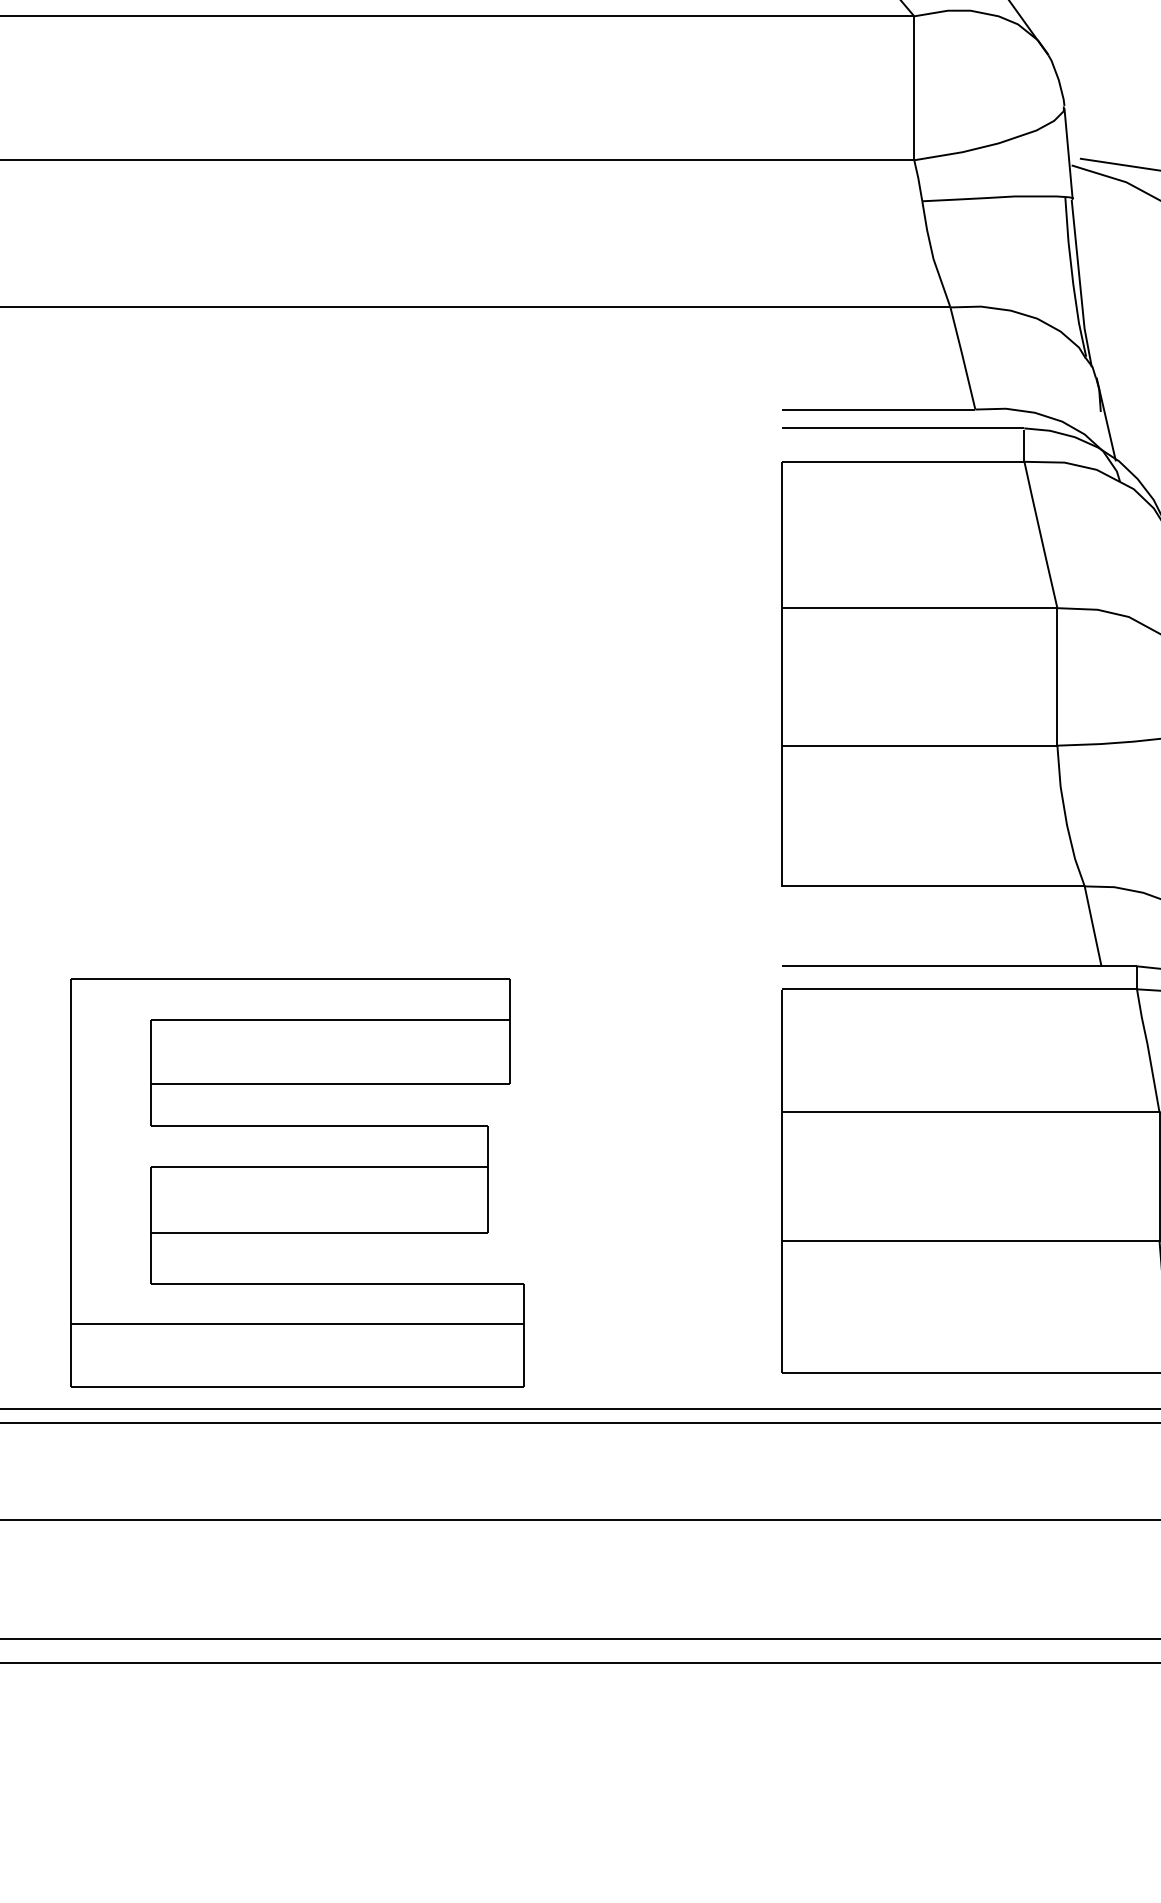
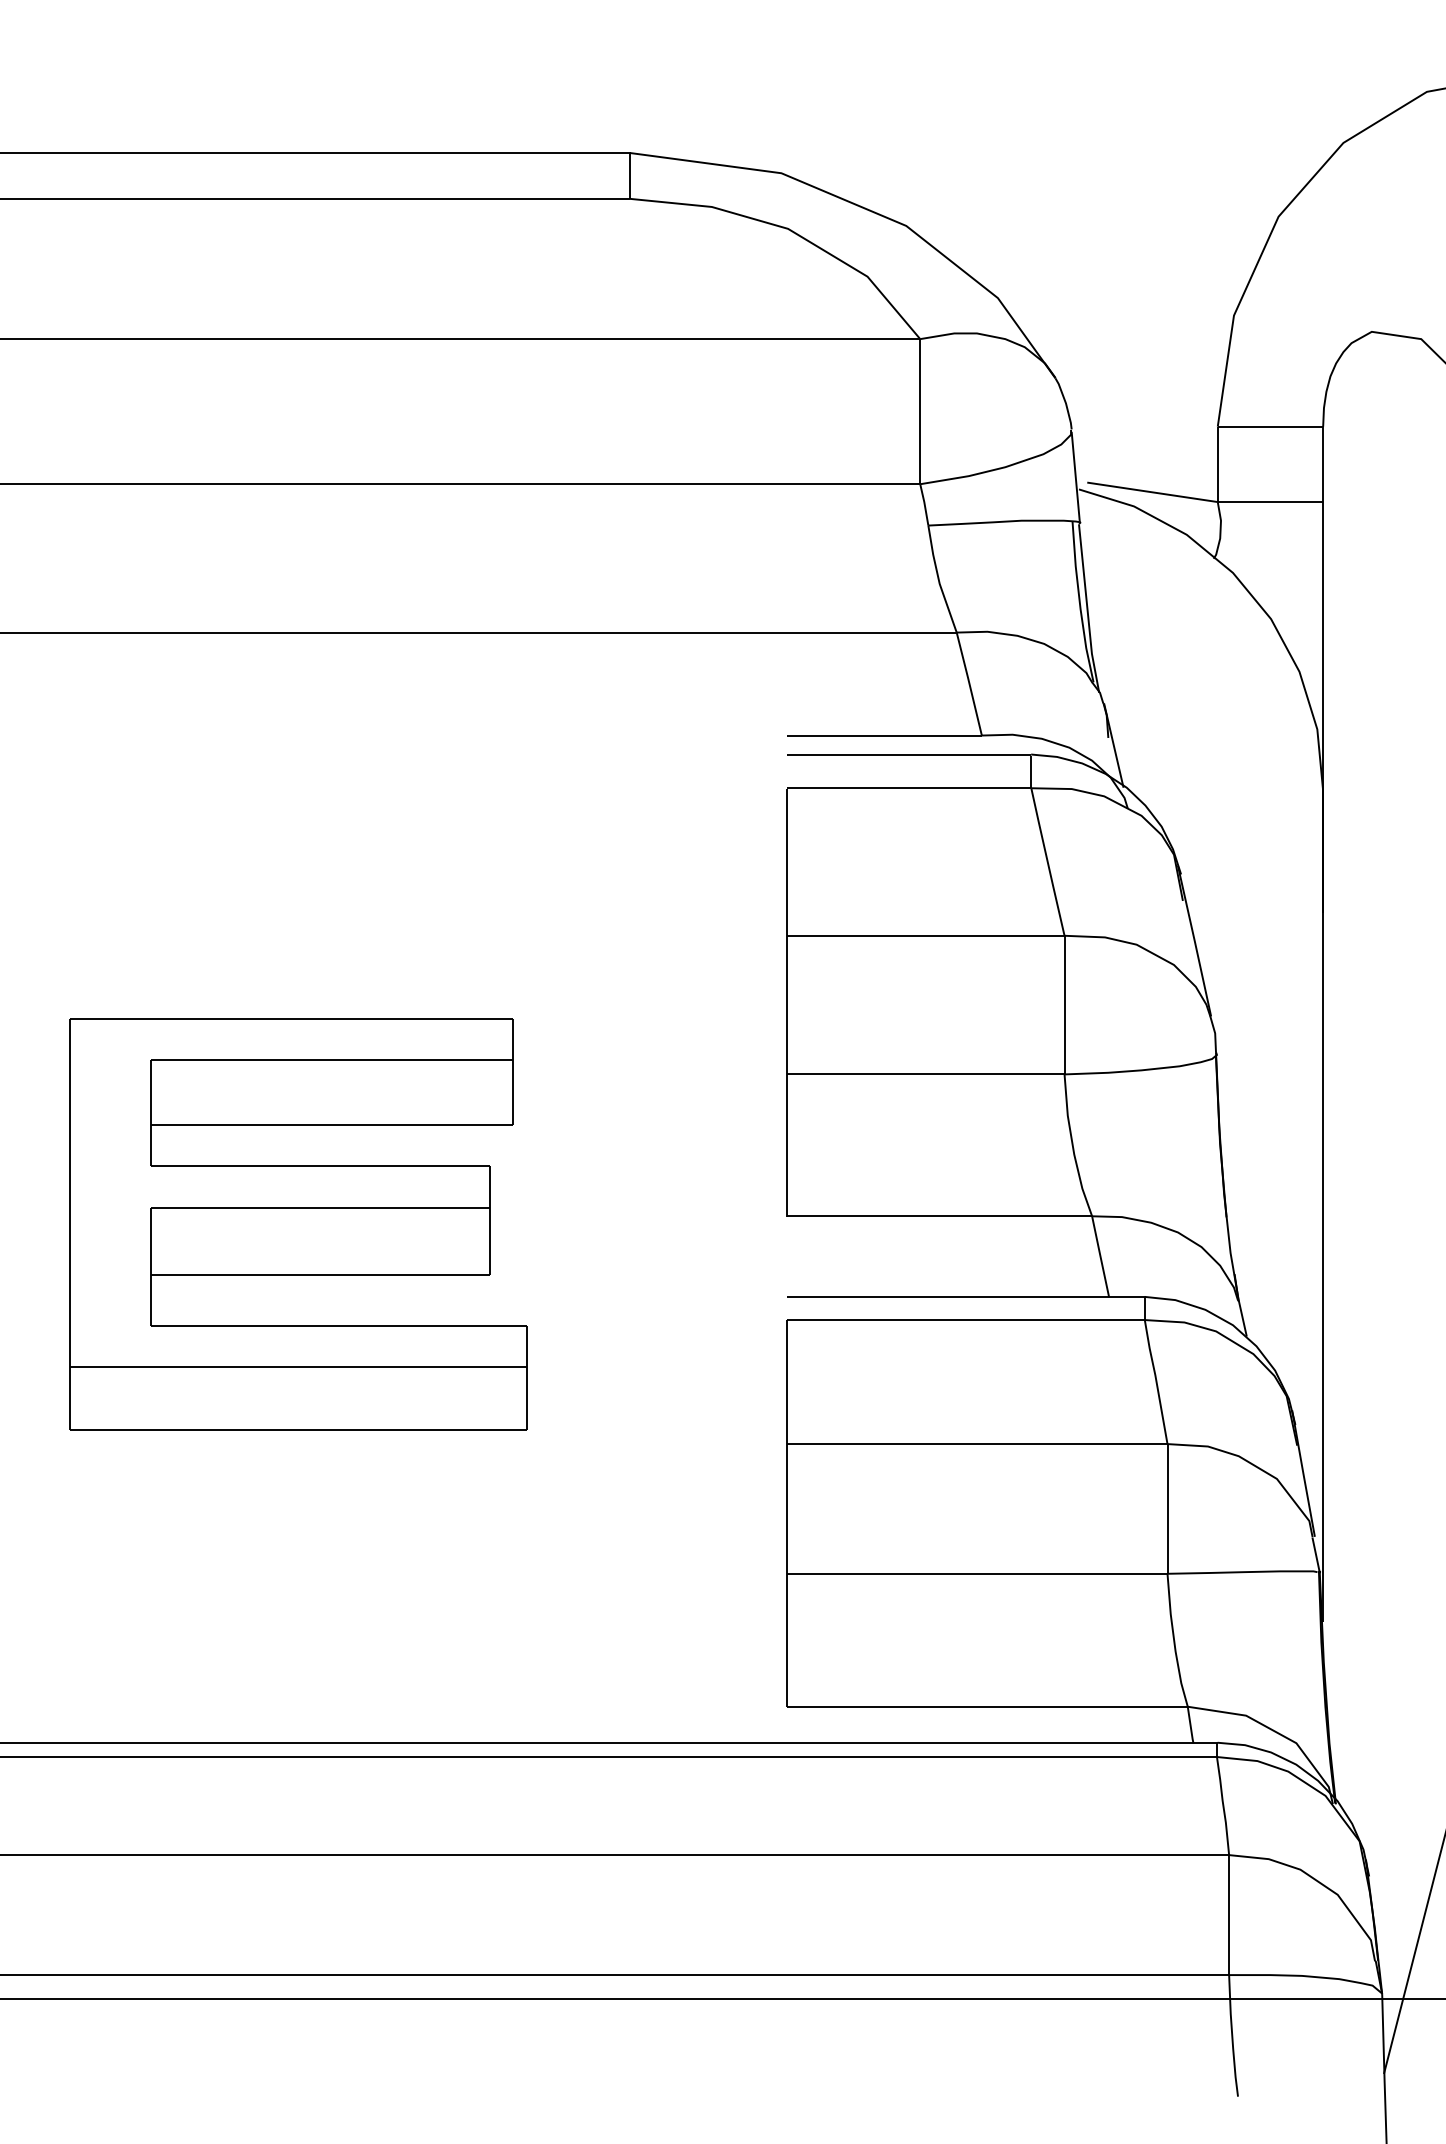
part: (297, 1183) -> (298, 1224), moved

